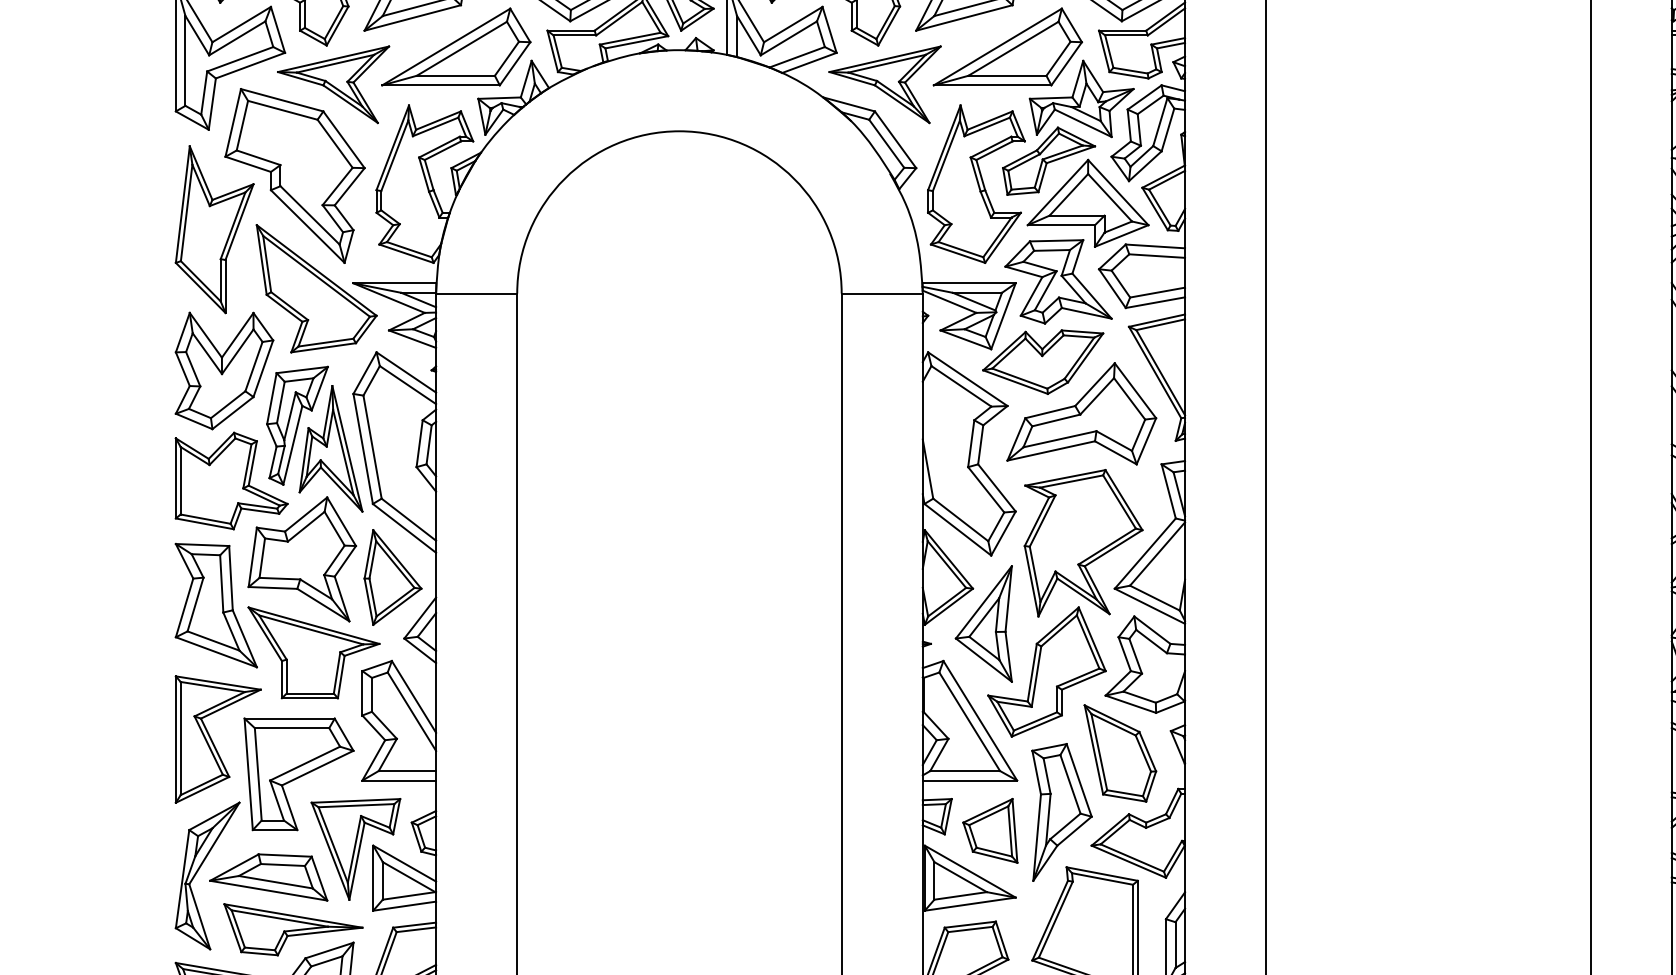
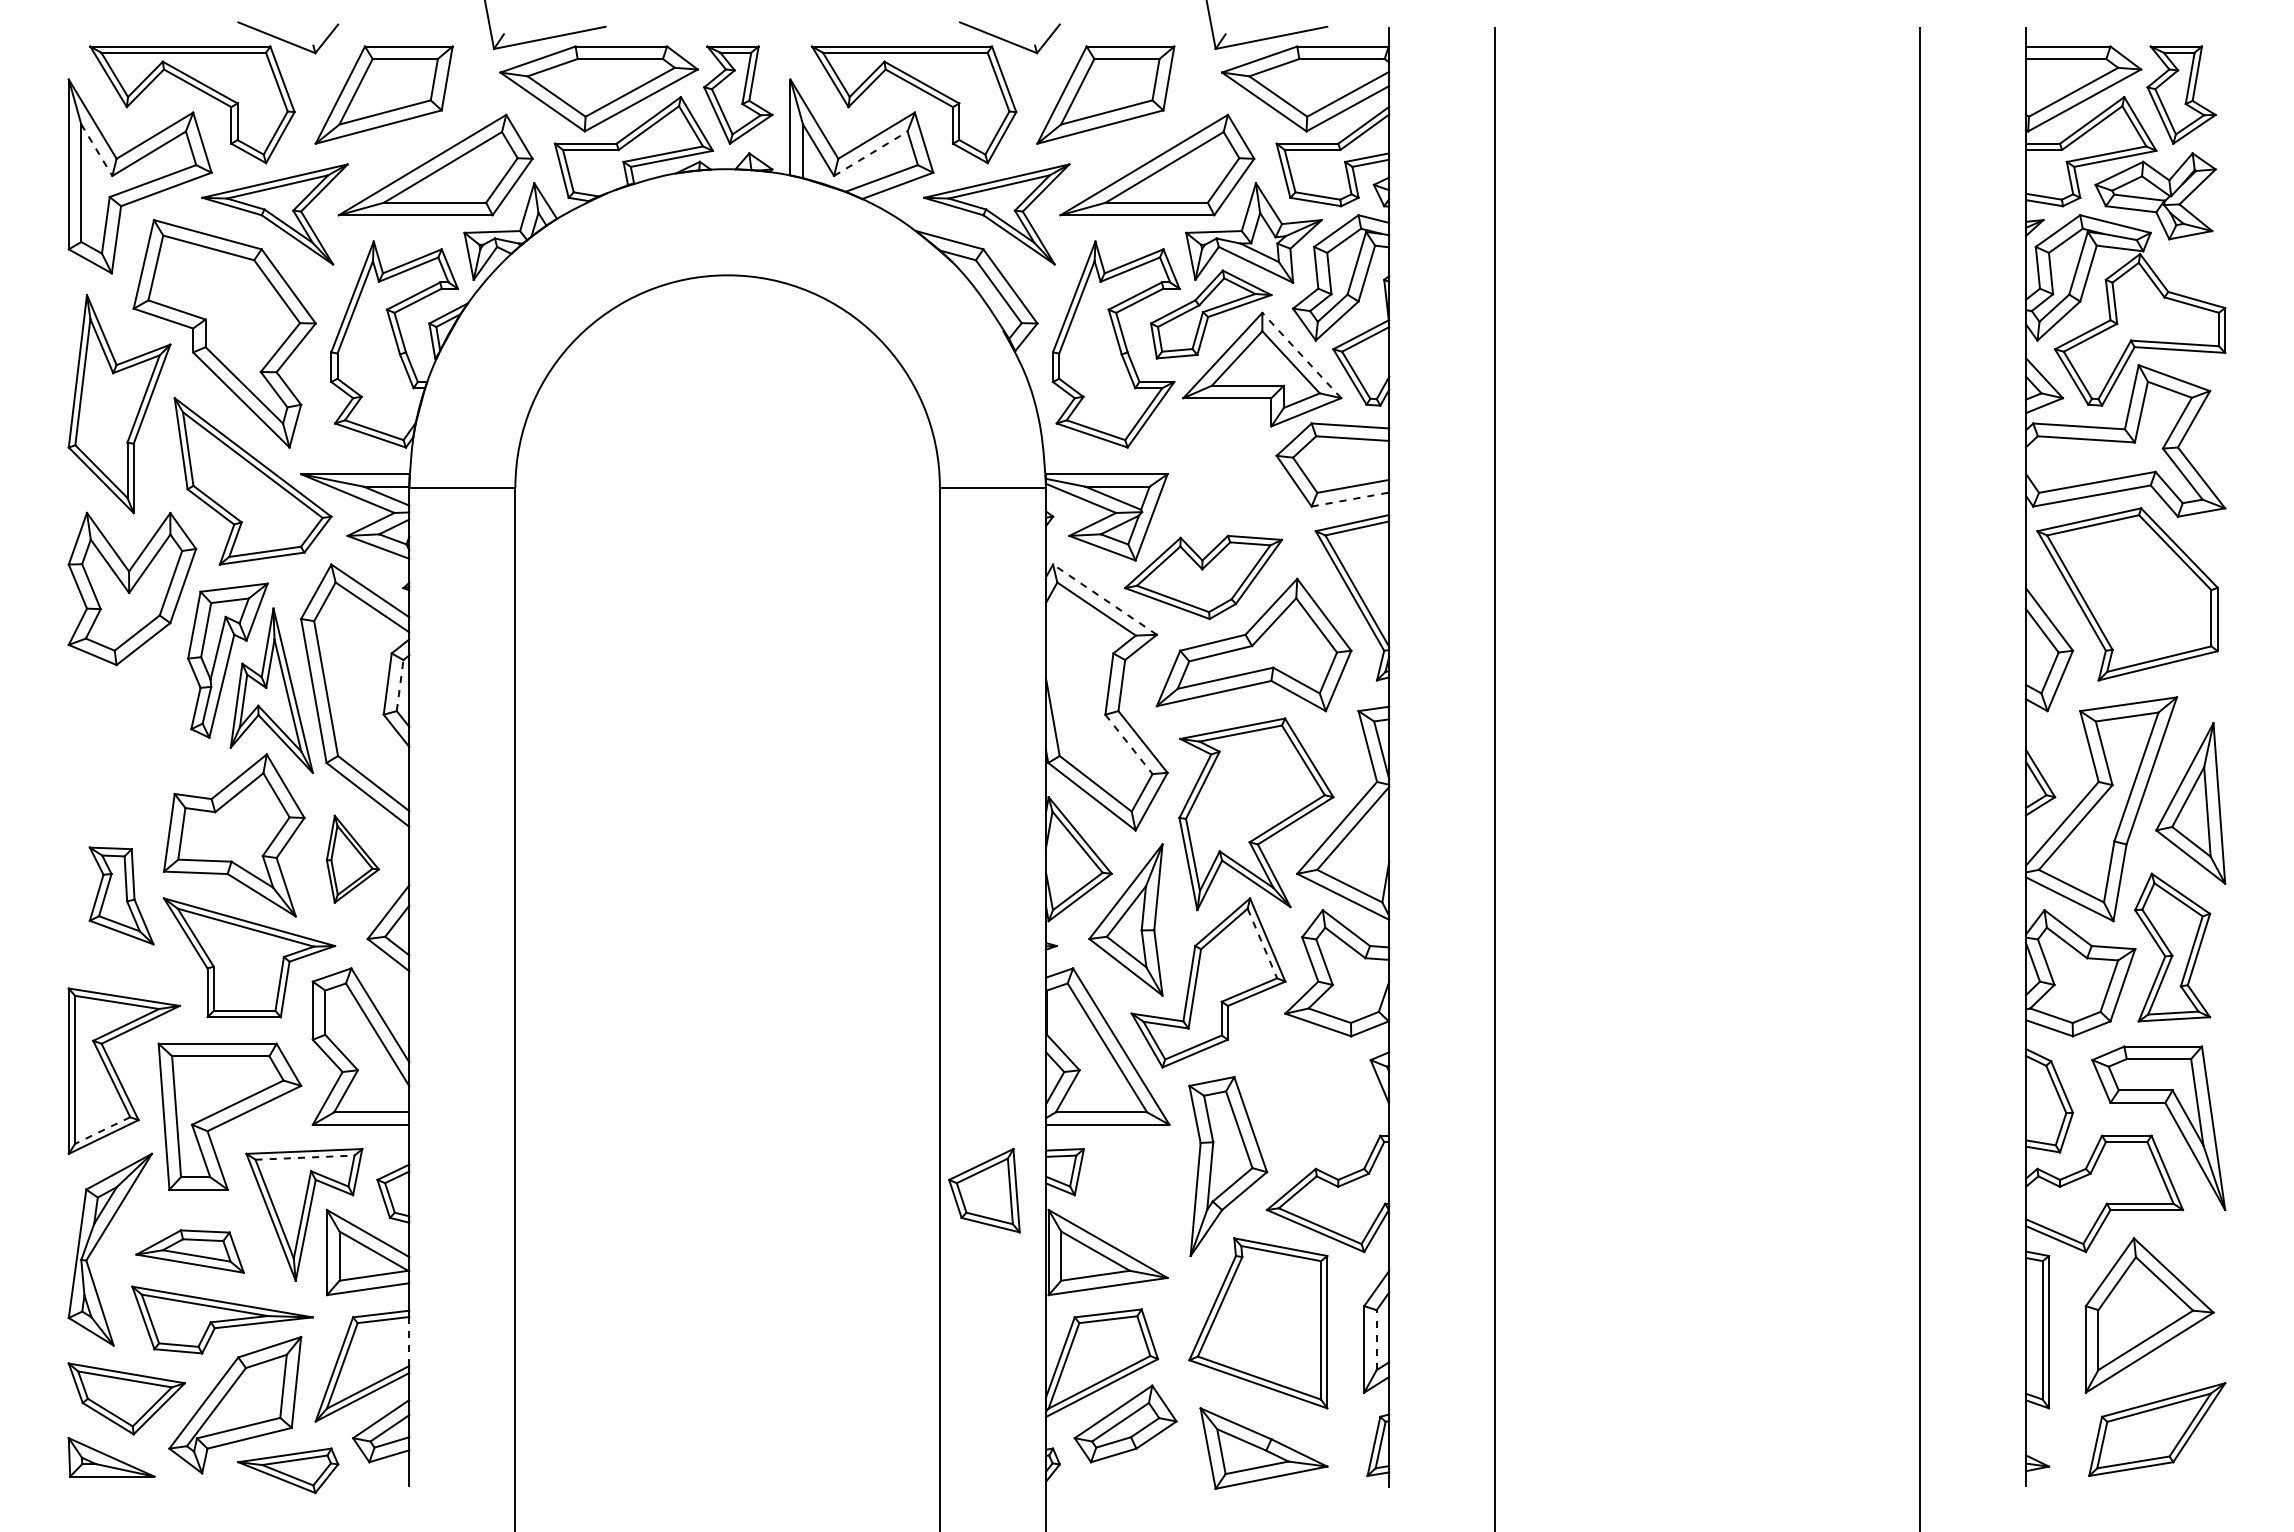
line: (197, 35) -> (97, 150), solid -> dashed
line: (788, 38) -> (870, 153), solid -> dashed
line: (1118, 192) -> (1301, 355), solid -> dashed
part: (1058, 281) -> (1223, 471), removed
line: (1155, 302) -> (1350, 499), solid -> dashed
line: (967, 379) -> (1104, 599), solid -> dashed
line: (429, 444) -> (400, 685), solid -> dashed
part: (231, 480) -> (141, 732), removed
line: (986, 489) -> (1129, 744), solid -> dashed
part: (392, 577) -> (352, 859), size x0.7
part: (216, 605) -> (121, 895), size x0.6
line: (1088, 641) -> (1262, 943), solid -> dashed
part: (1120, 753) -> (1304, 1089), removed
line: (201, 784) -> (102, 1130), solid -> dashed
line: (356, 805) -> (305, 1157), solid -> dashed
part: (990, 830) -> (984, 1190), moved
part: (268, 877) -> (189, 1251), size x0.7
line: (1175, 945) -> (1376, 1340), solid -> dashed
line: (436, 946) -> (409, 1341), solid -> dashed

